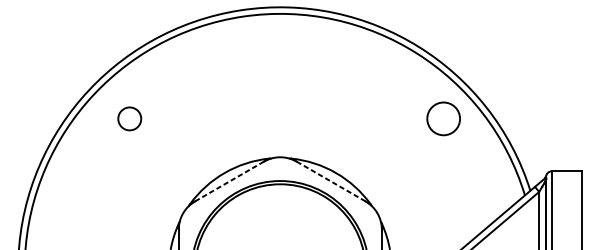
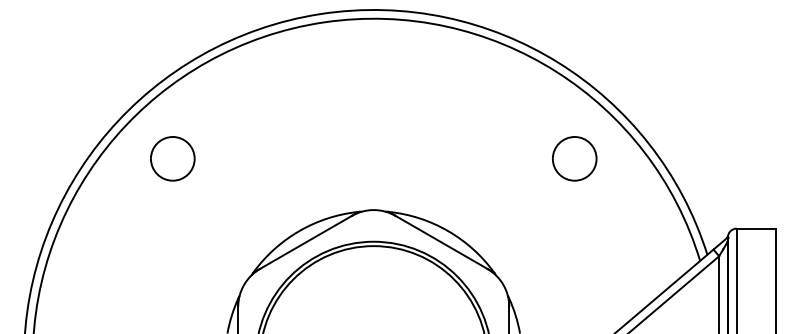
part: (129, 118) -> (172, 158), size x1.43
part: (443, 118) -> (574, 158), moved
line: (229, 181) -> (305, 242), dashed -> solid
line: (331, 181) -> (441, 242), dashed -> solid

